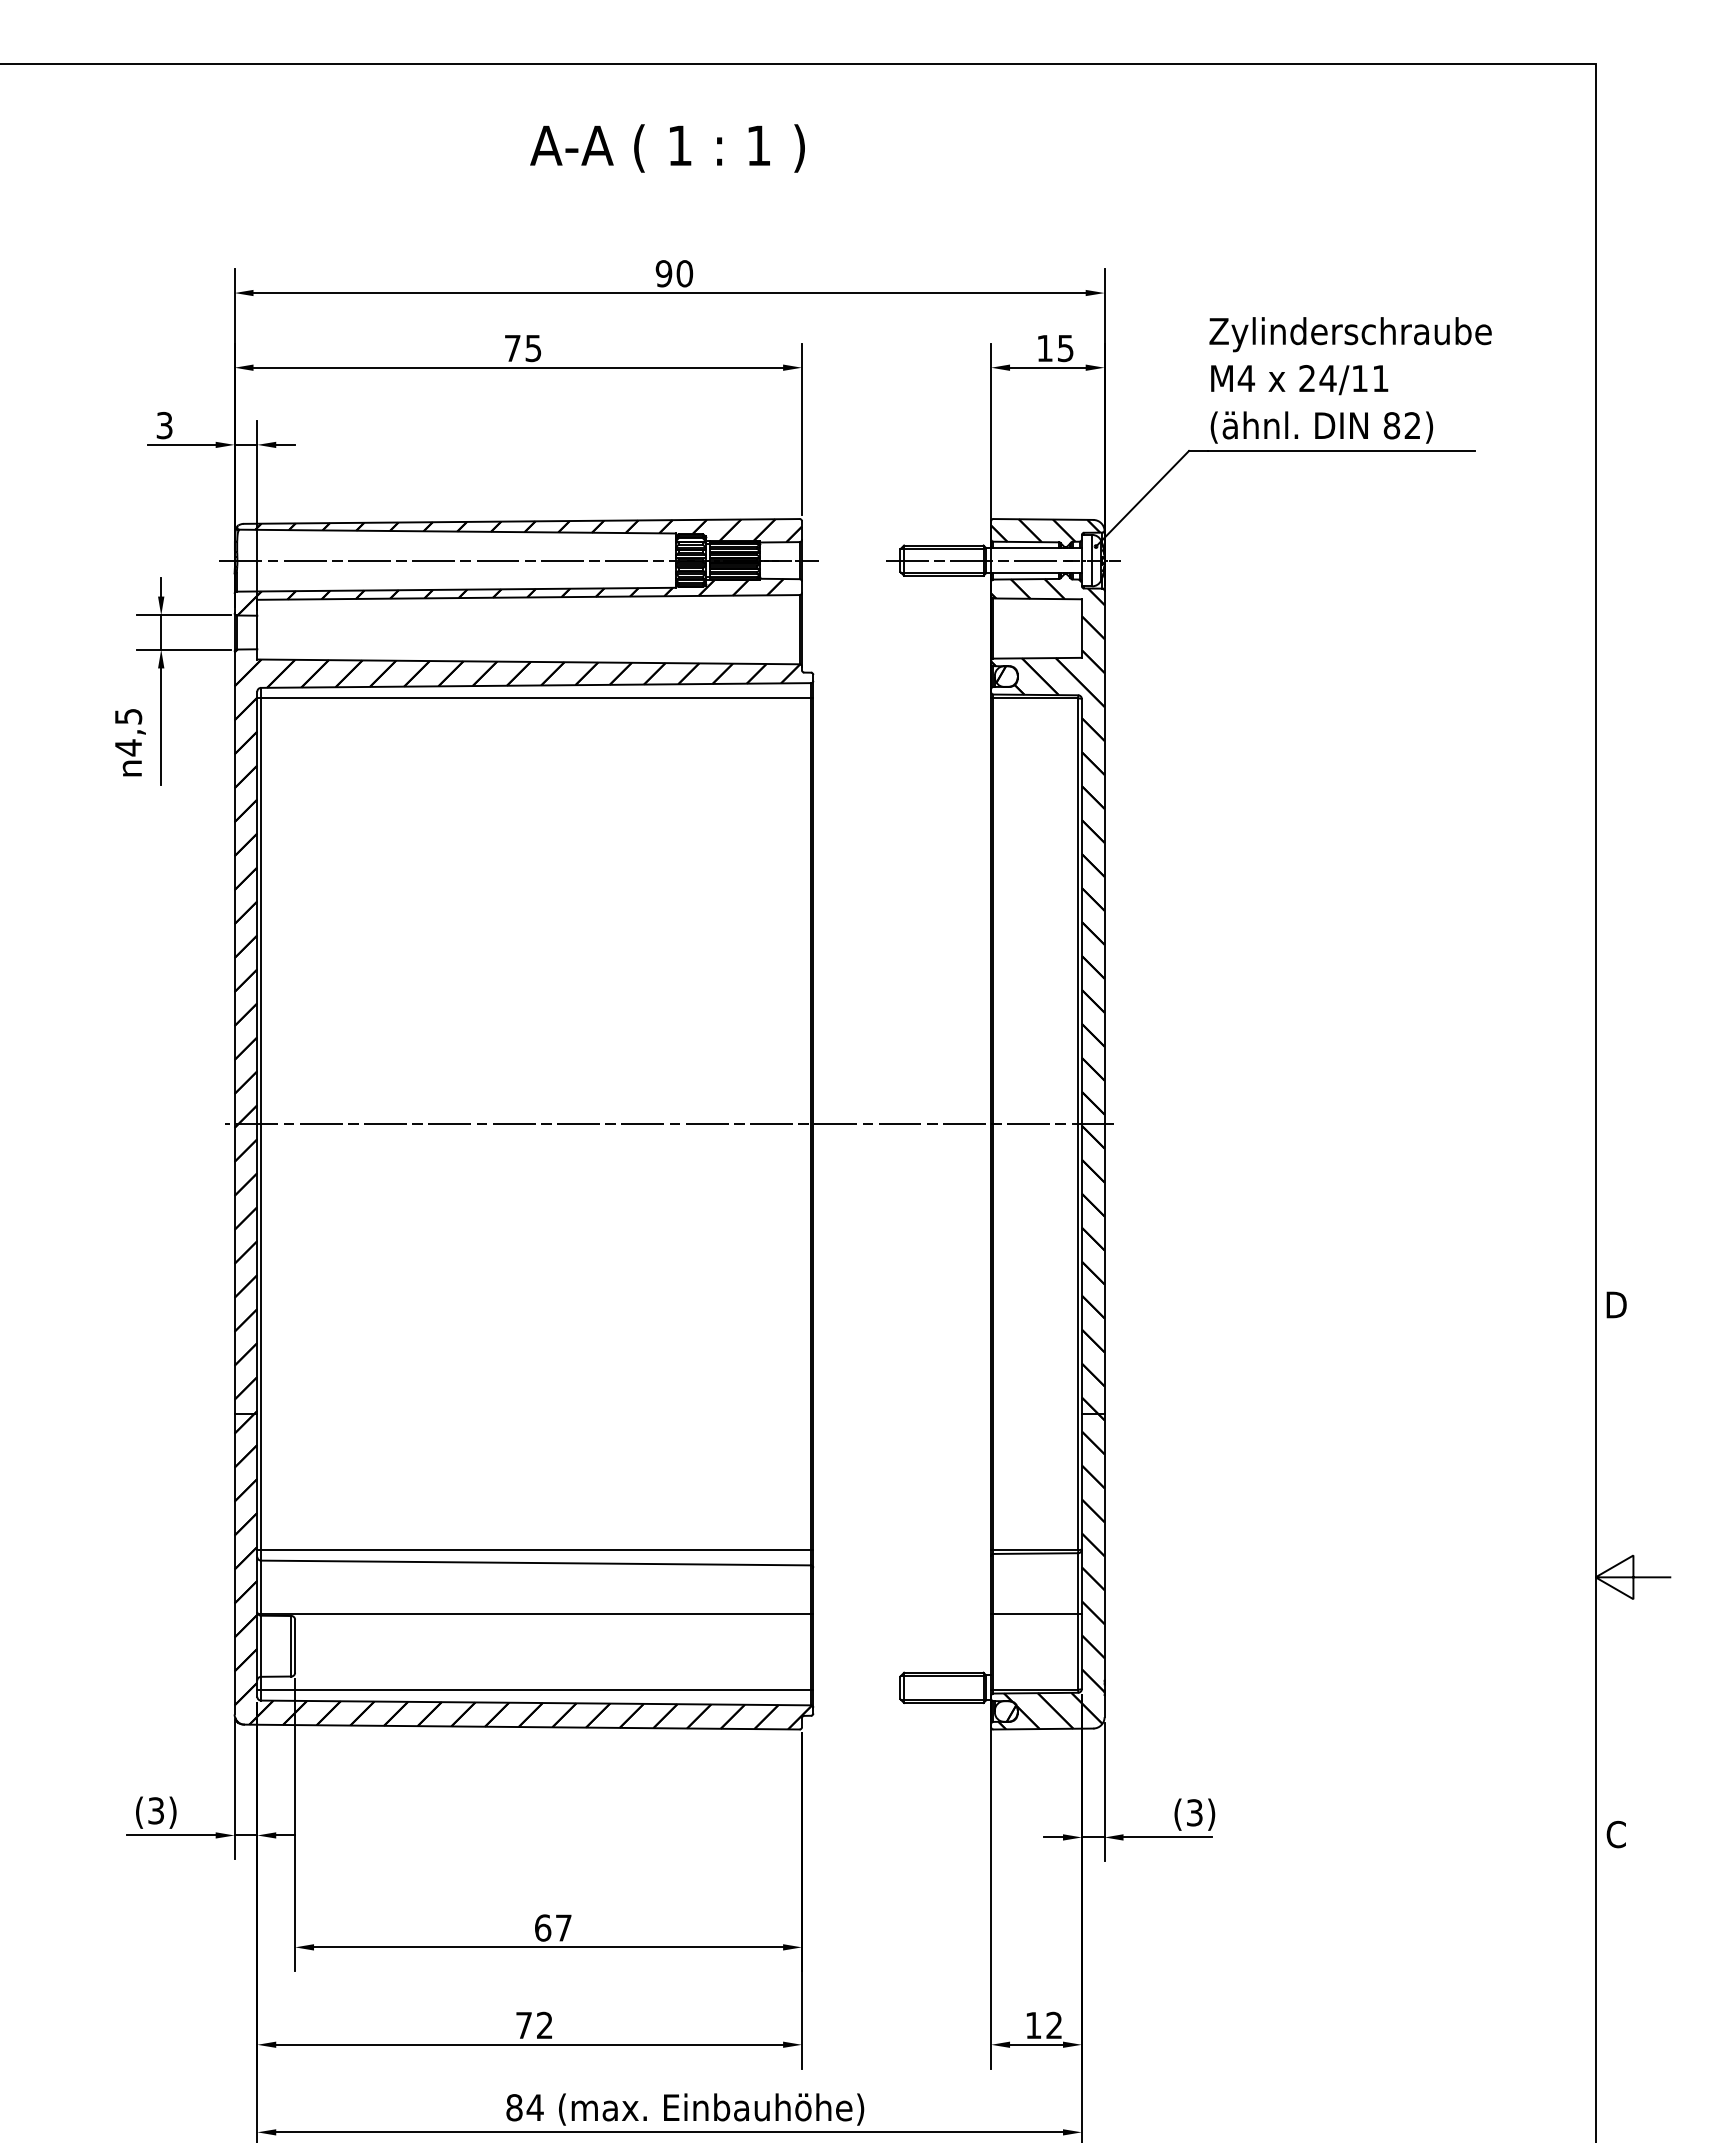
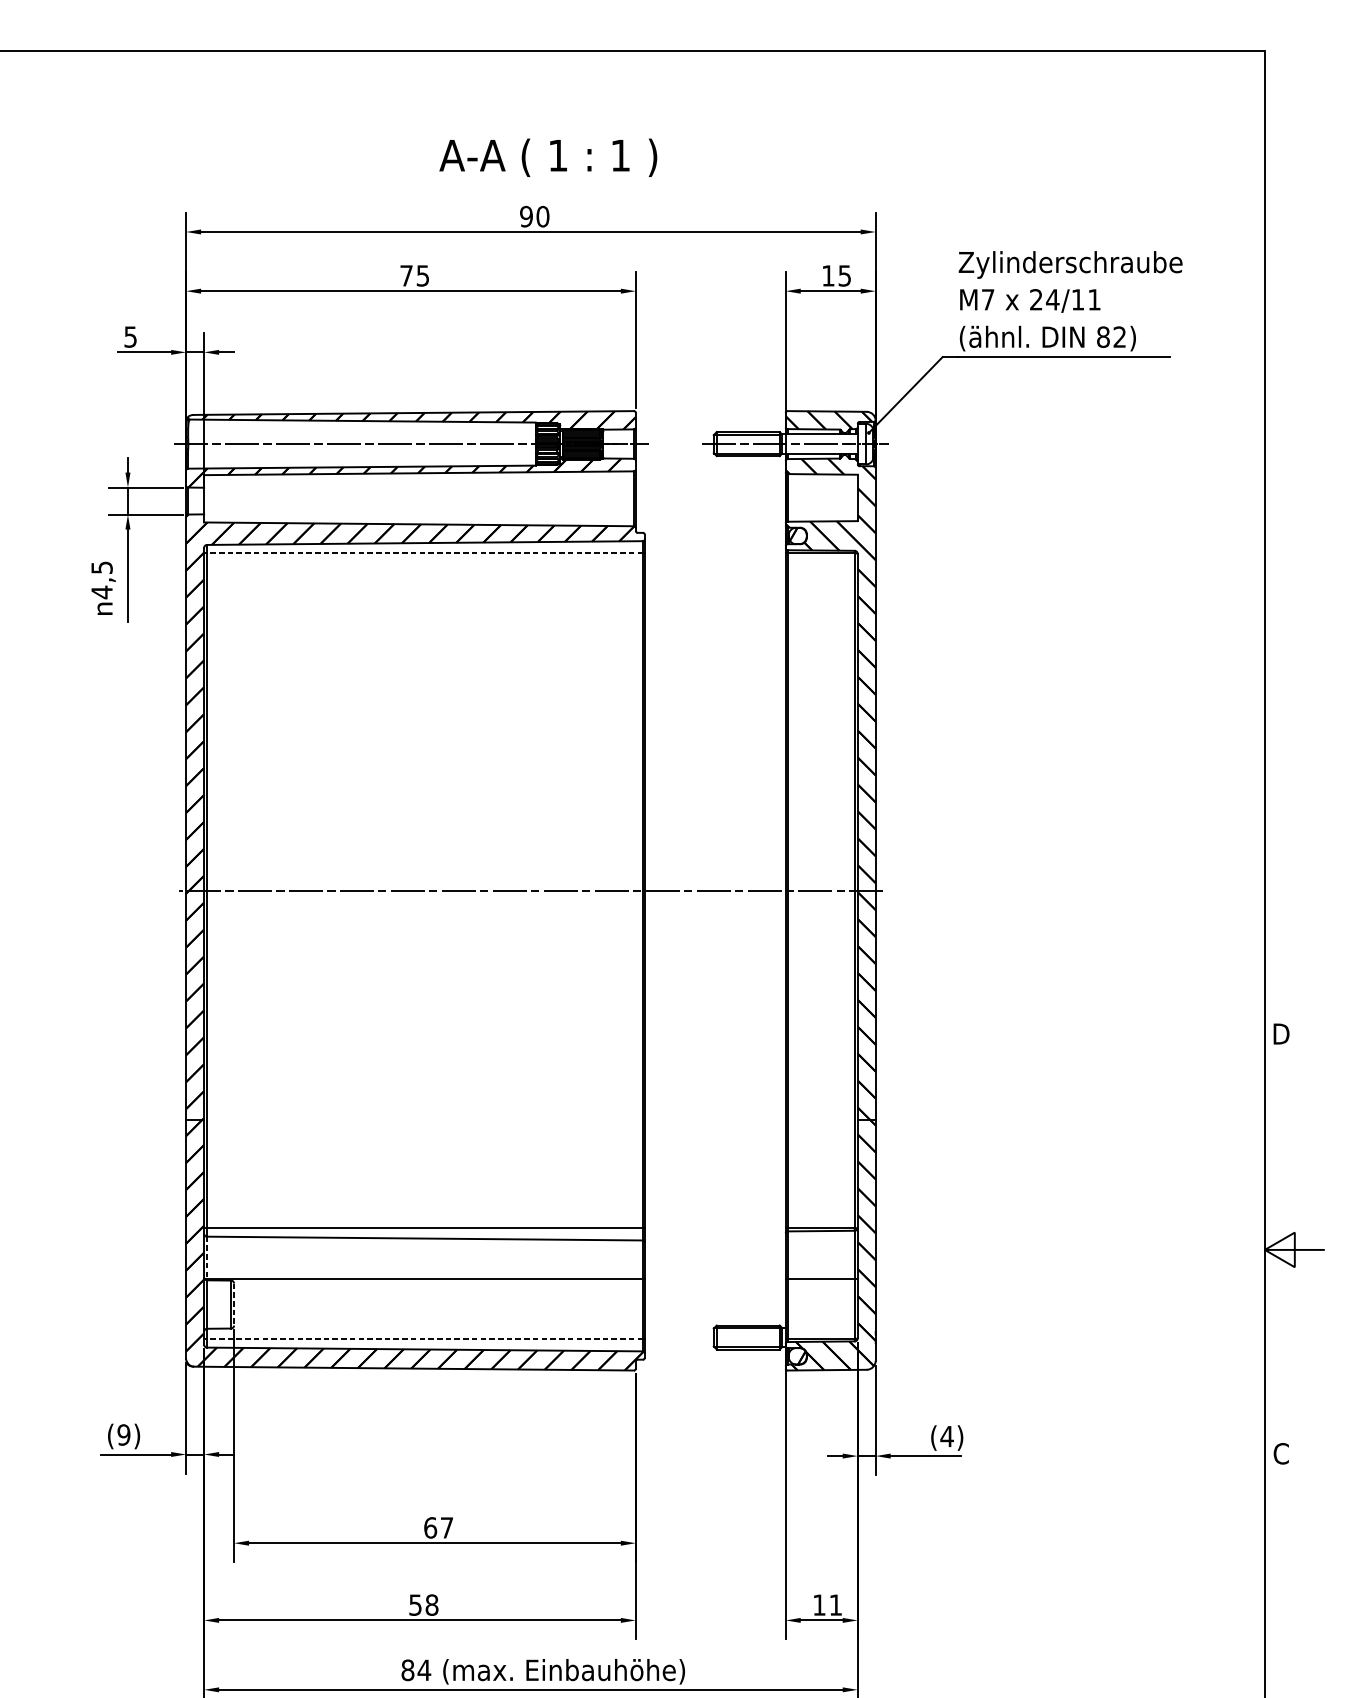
text: (667, 148) -> (548, 157), moved
text: (1246, 378) -> (988, 299), M4 -> M7
text: (164, 425) -> (130, 336), 3 -> 5
line: (535, 698) -> (424, 553), solid -> dashed
line: (261, 1587) -> (207, 1257), solid -> dashed
line: (295, 1646) -> (234, 1304), solid -> dashed
line: (535, 1690) -> (424, 1339), solid -> dashed
text: (156, 1810) -> (124, 1434), (3) -> (9)
text: (1194, 1812) -> (946, 1436), (3) -> (4)
text: (1053, 2024) -> (835, 1604), 12 -> 11
text: (534, 2025) -> (423, 1605), 72 -> 58

